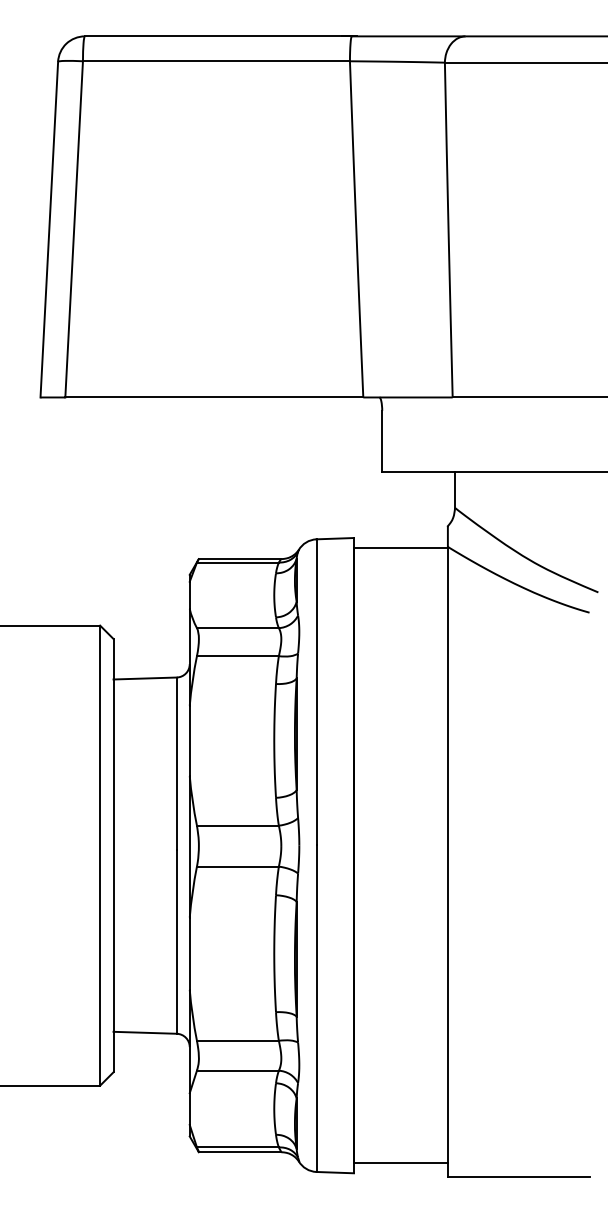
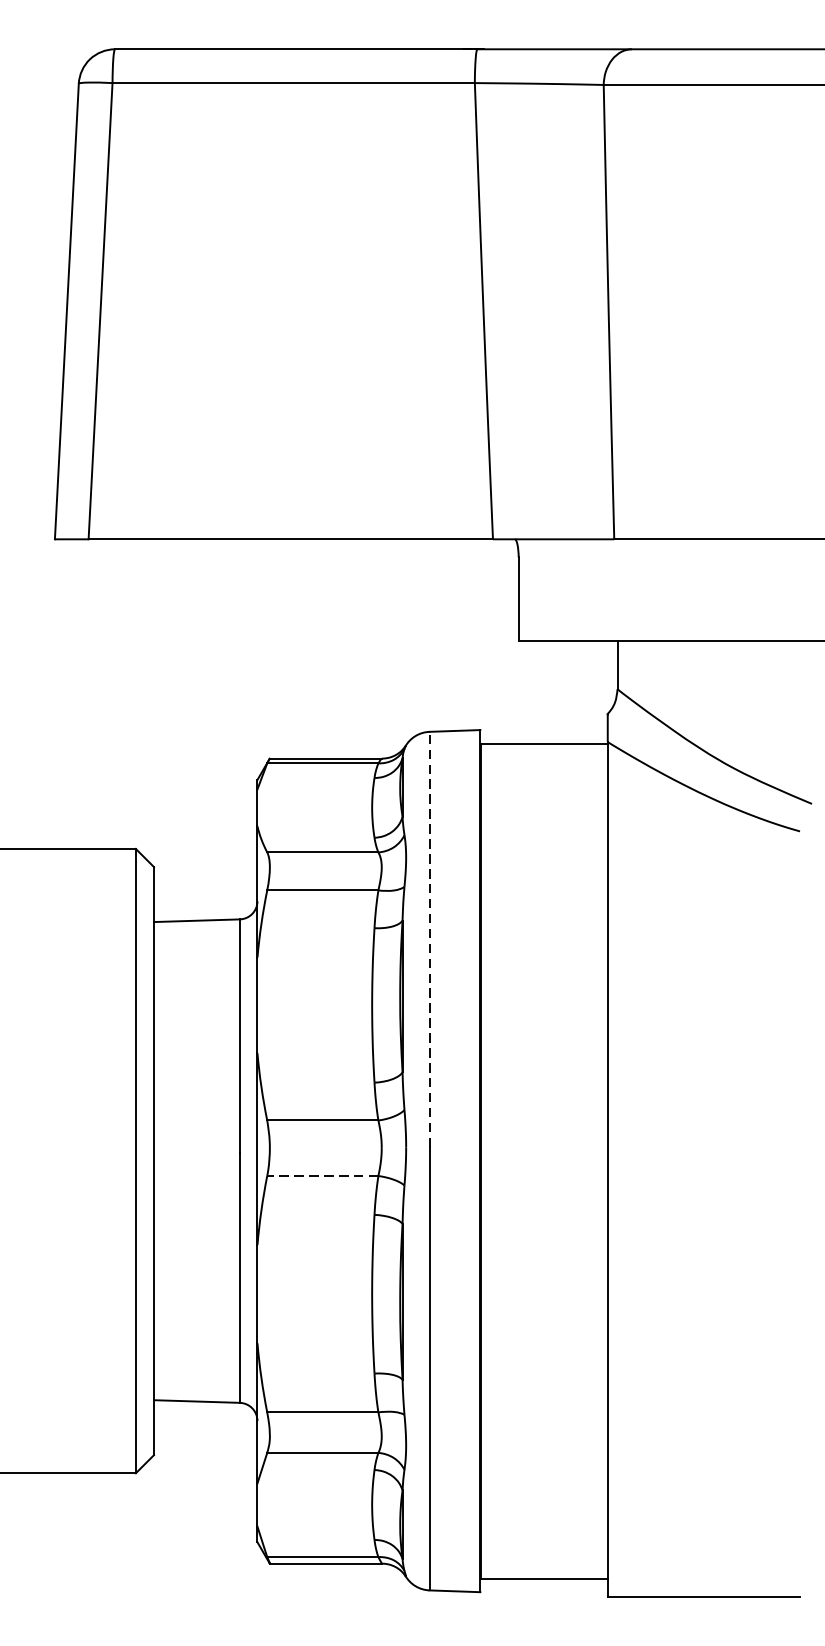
line: (316, 691) -> (429, 938), solid -> dashed
line: (237, 866) -> (322, 1175), solid -> dashed

